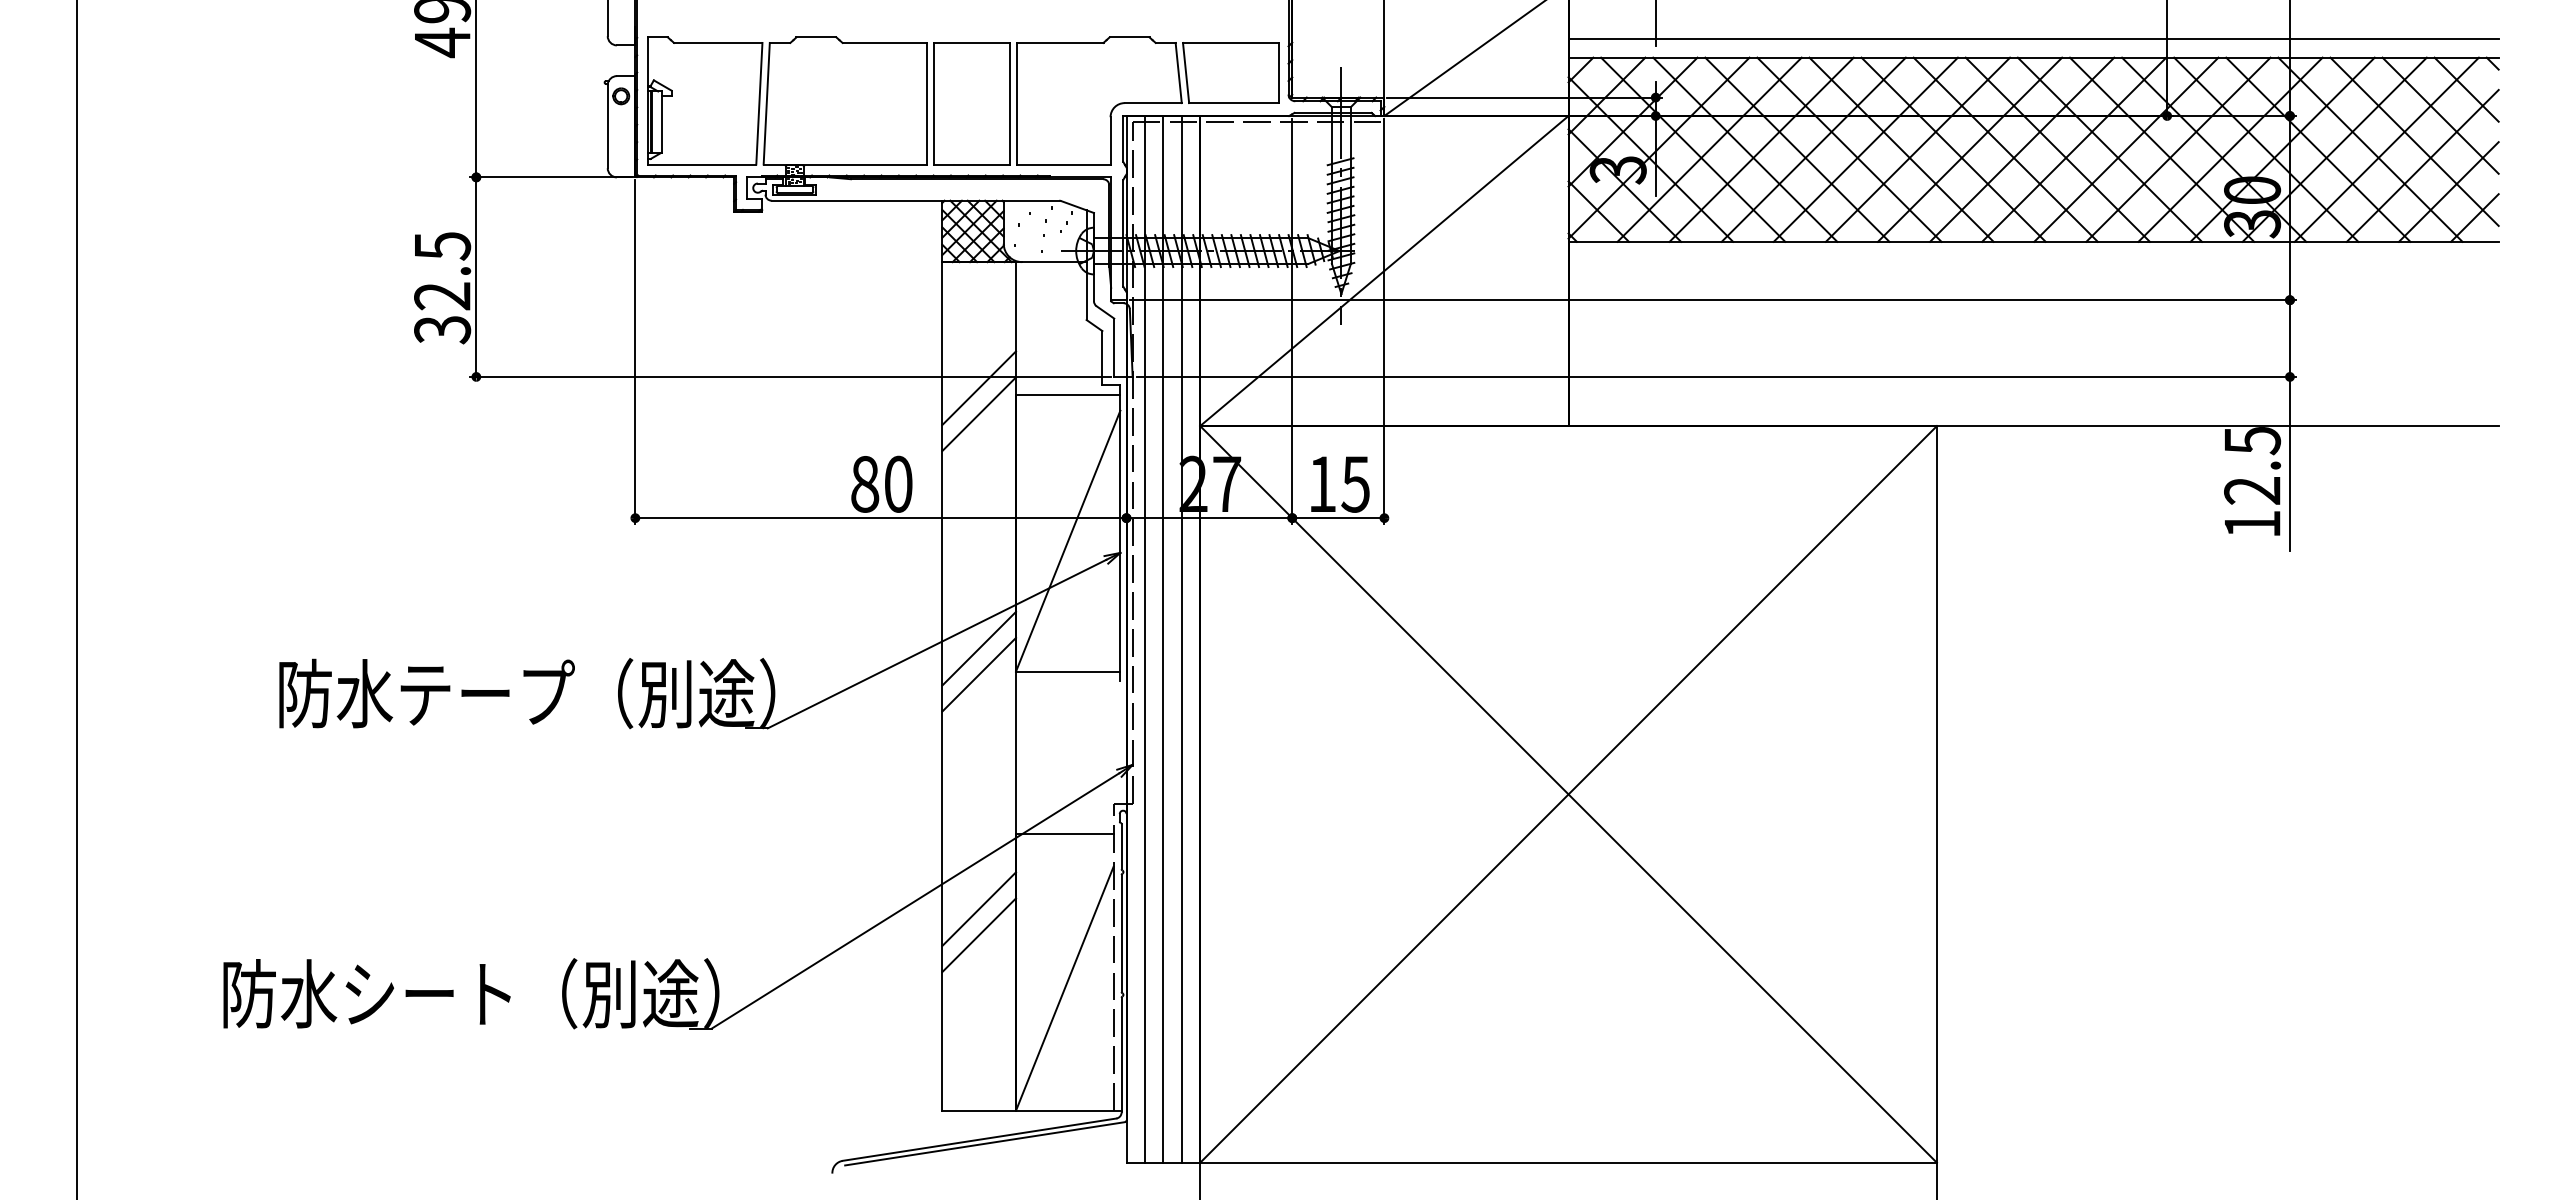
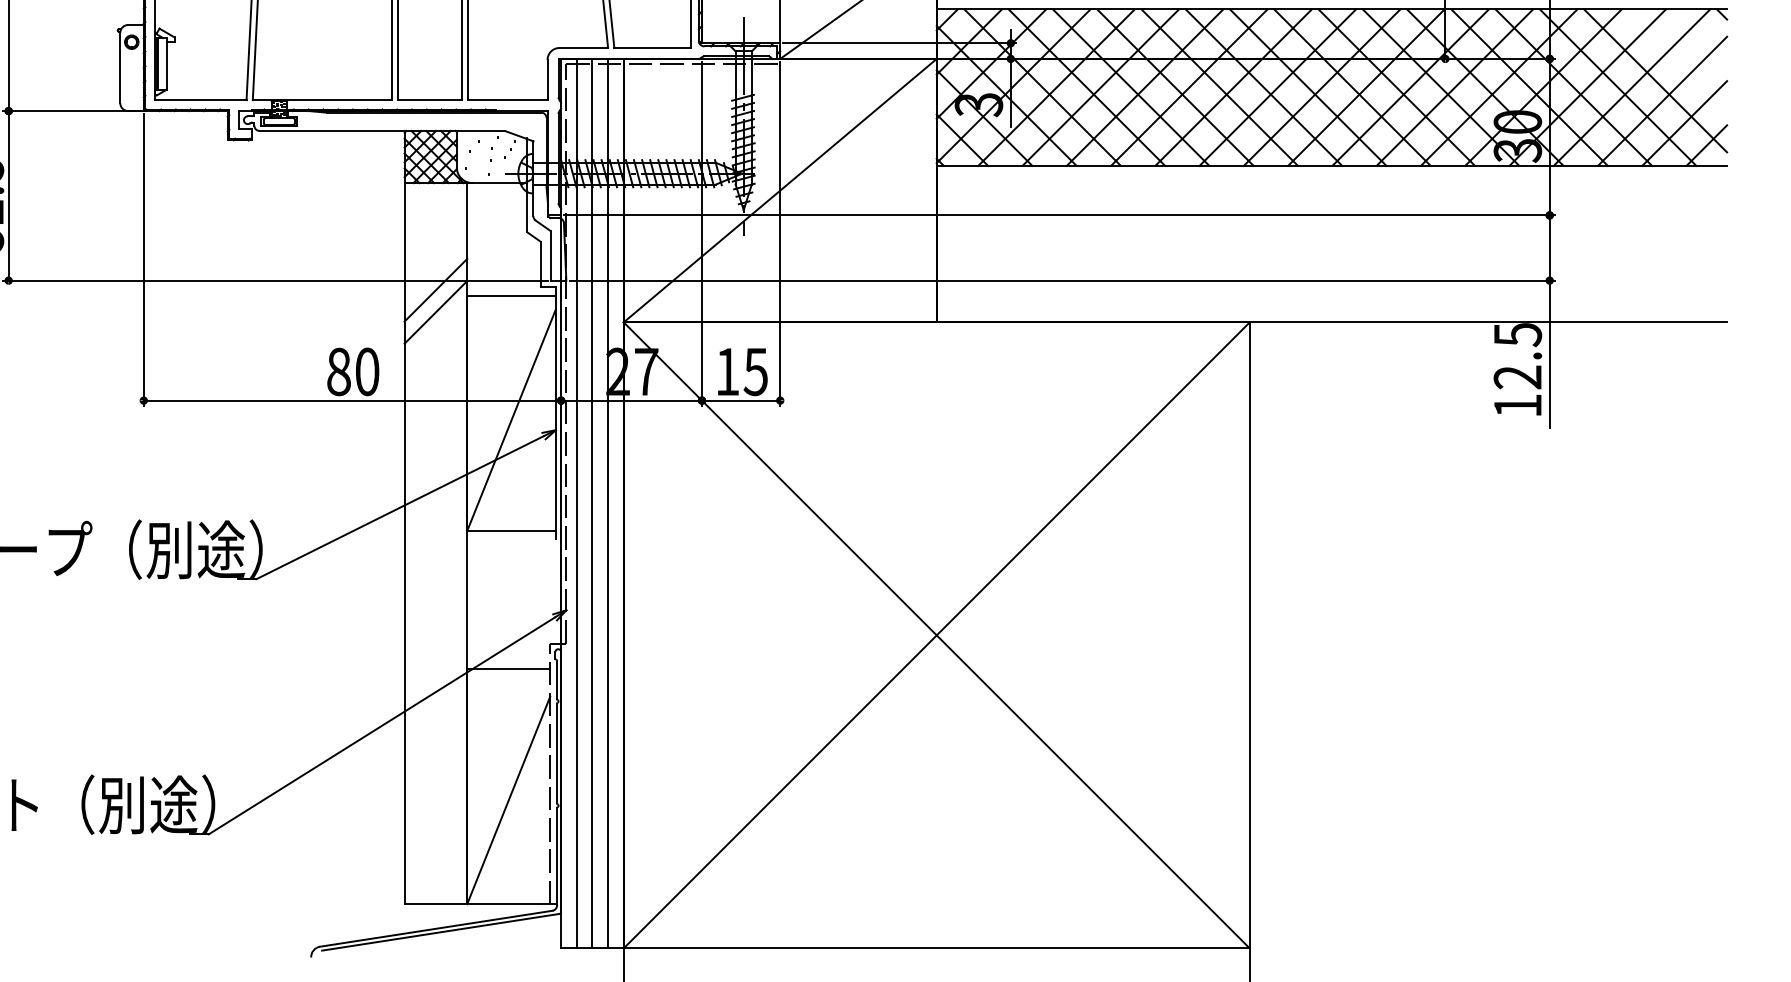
line: (2466, 89) -> (1699, 36), removed
line: (2440, 115) -> (1677, 58), removed
line: (979, 648) -> (436, 511), removed
line: (979, 674) -> (436, 533), removed
line: (979, 909) -> (436, 733), removed
line: (979, 935) -> (436, 755), removed

